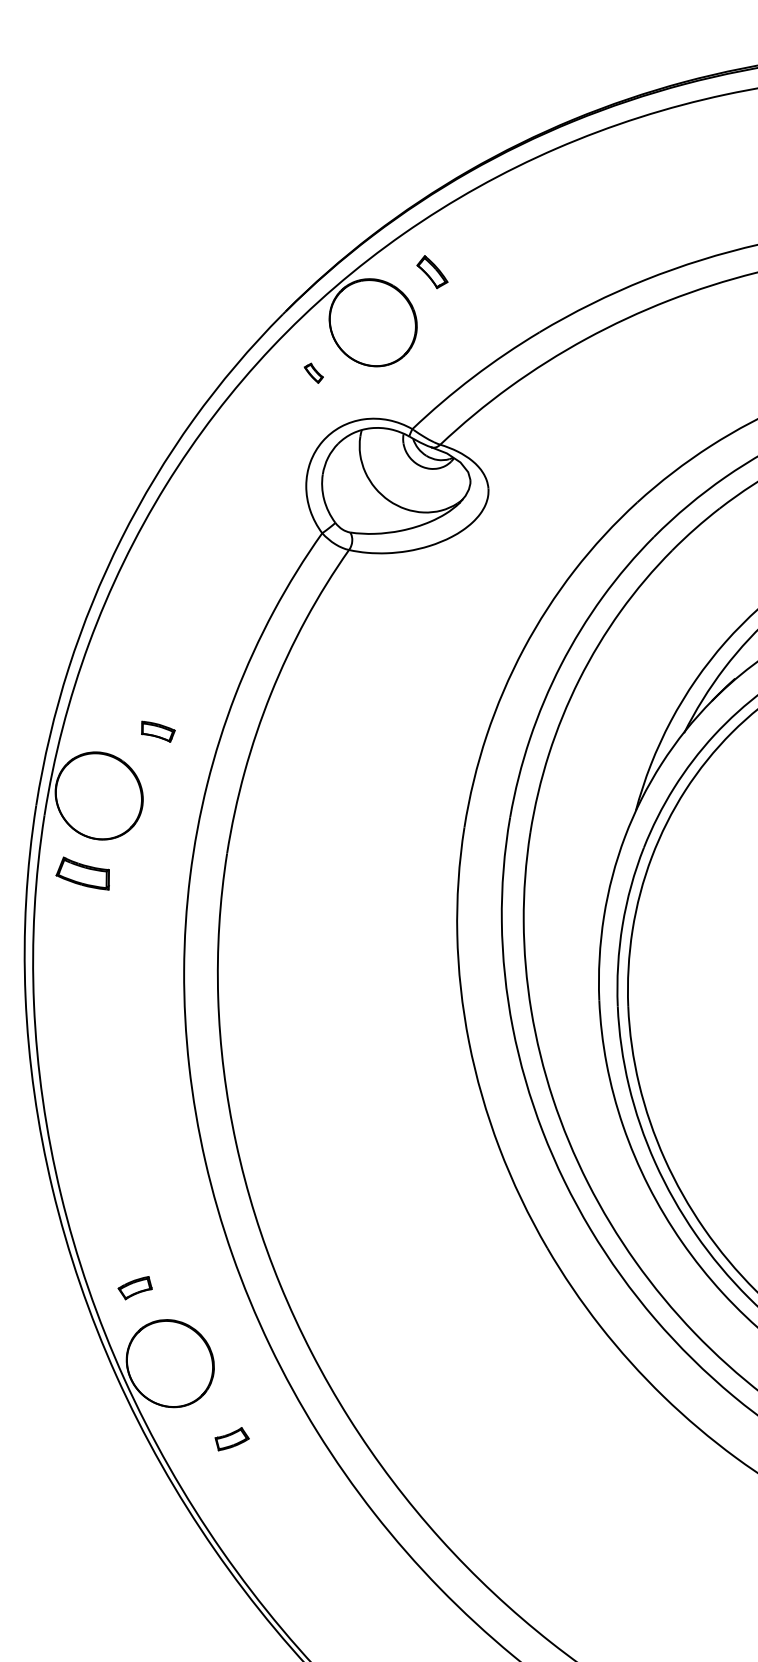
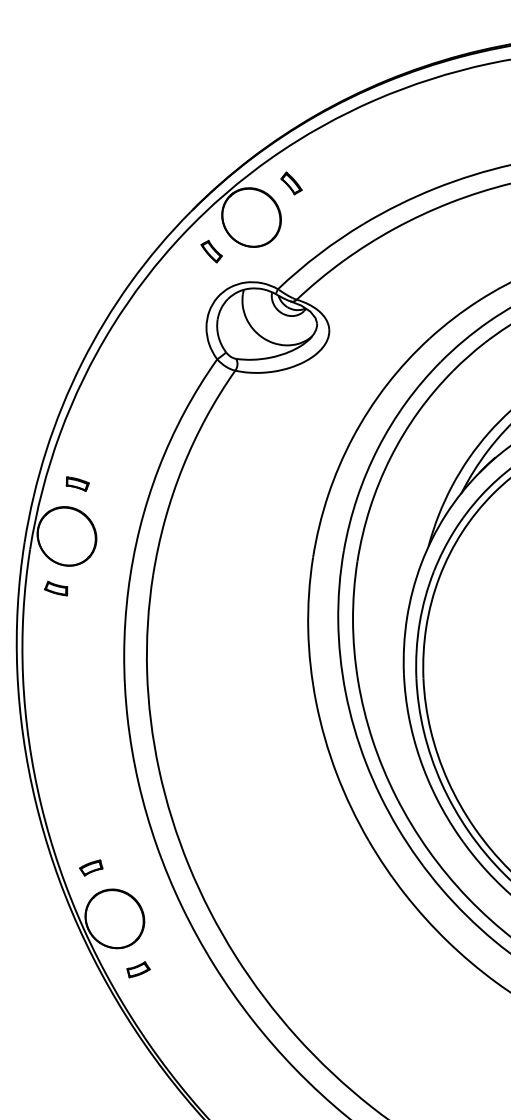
part: (313, 373) -> (211, 251), size x1.67
part: (157, 730) -> (77, 483), moved
part: (83, 873) -> (56, 588), size x0.62
part: (232, 1438) -> (138, 969), moved

